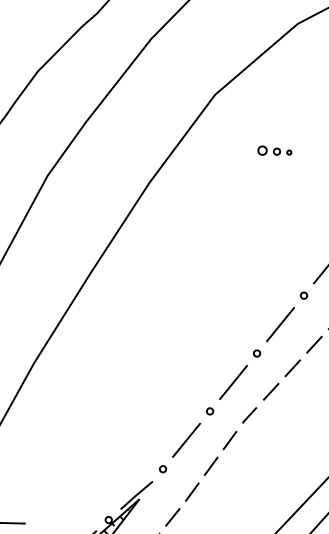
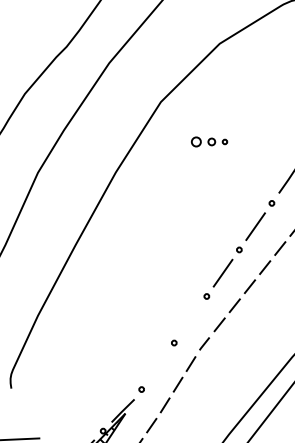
part: (273, 150) -> (208, 141), size x1.4
line: (233, 382) -> (190, 319), removed
line: (185, 440) -> (157, 366), removed

